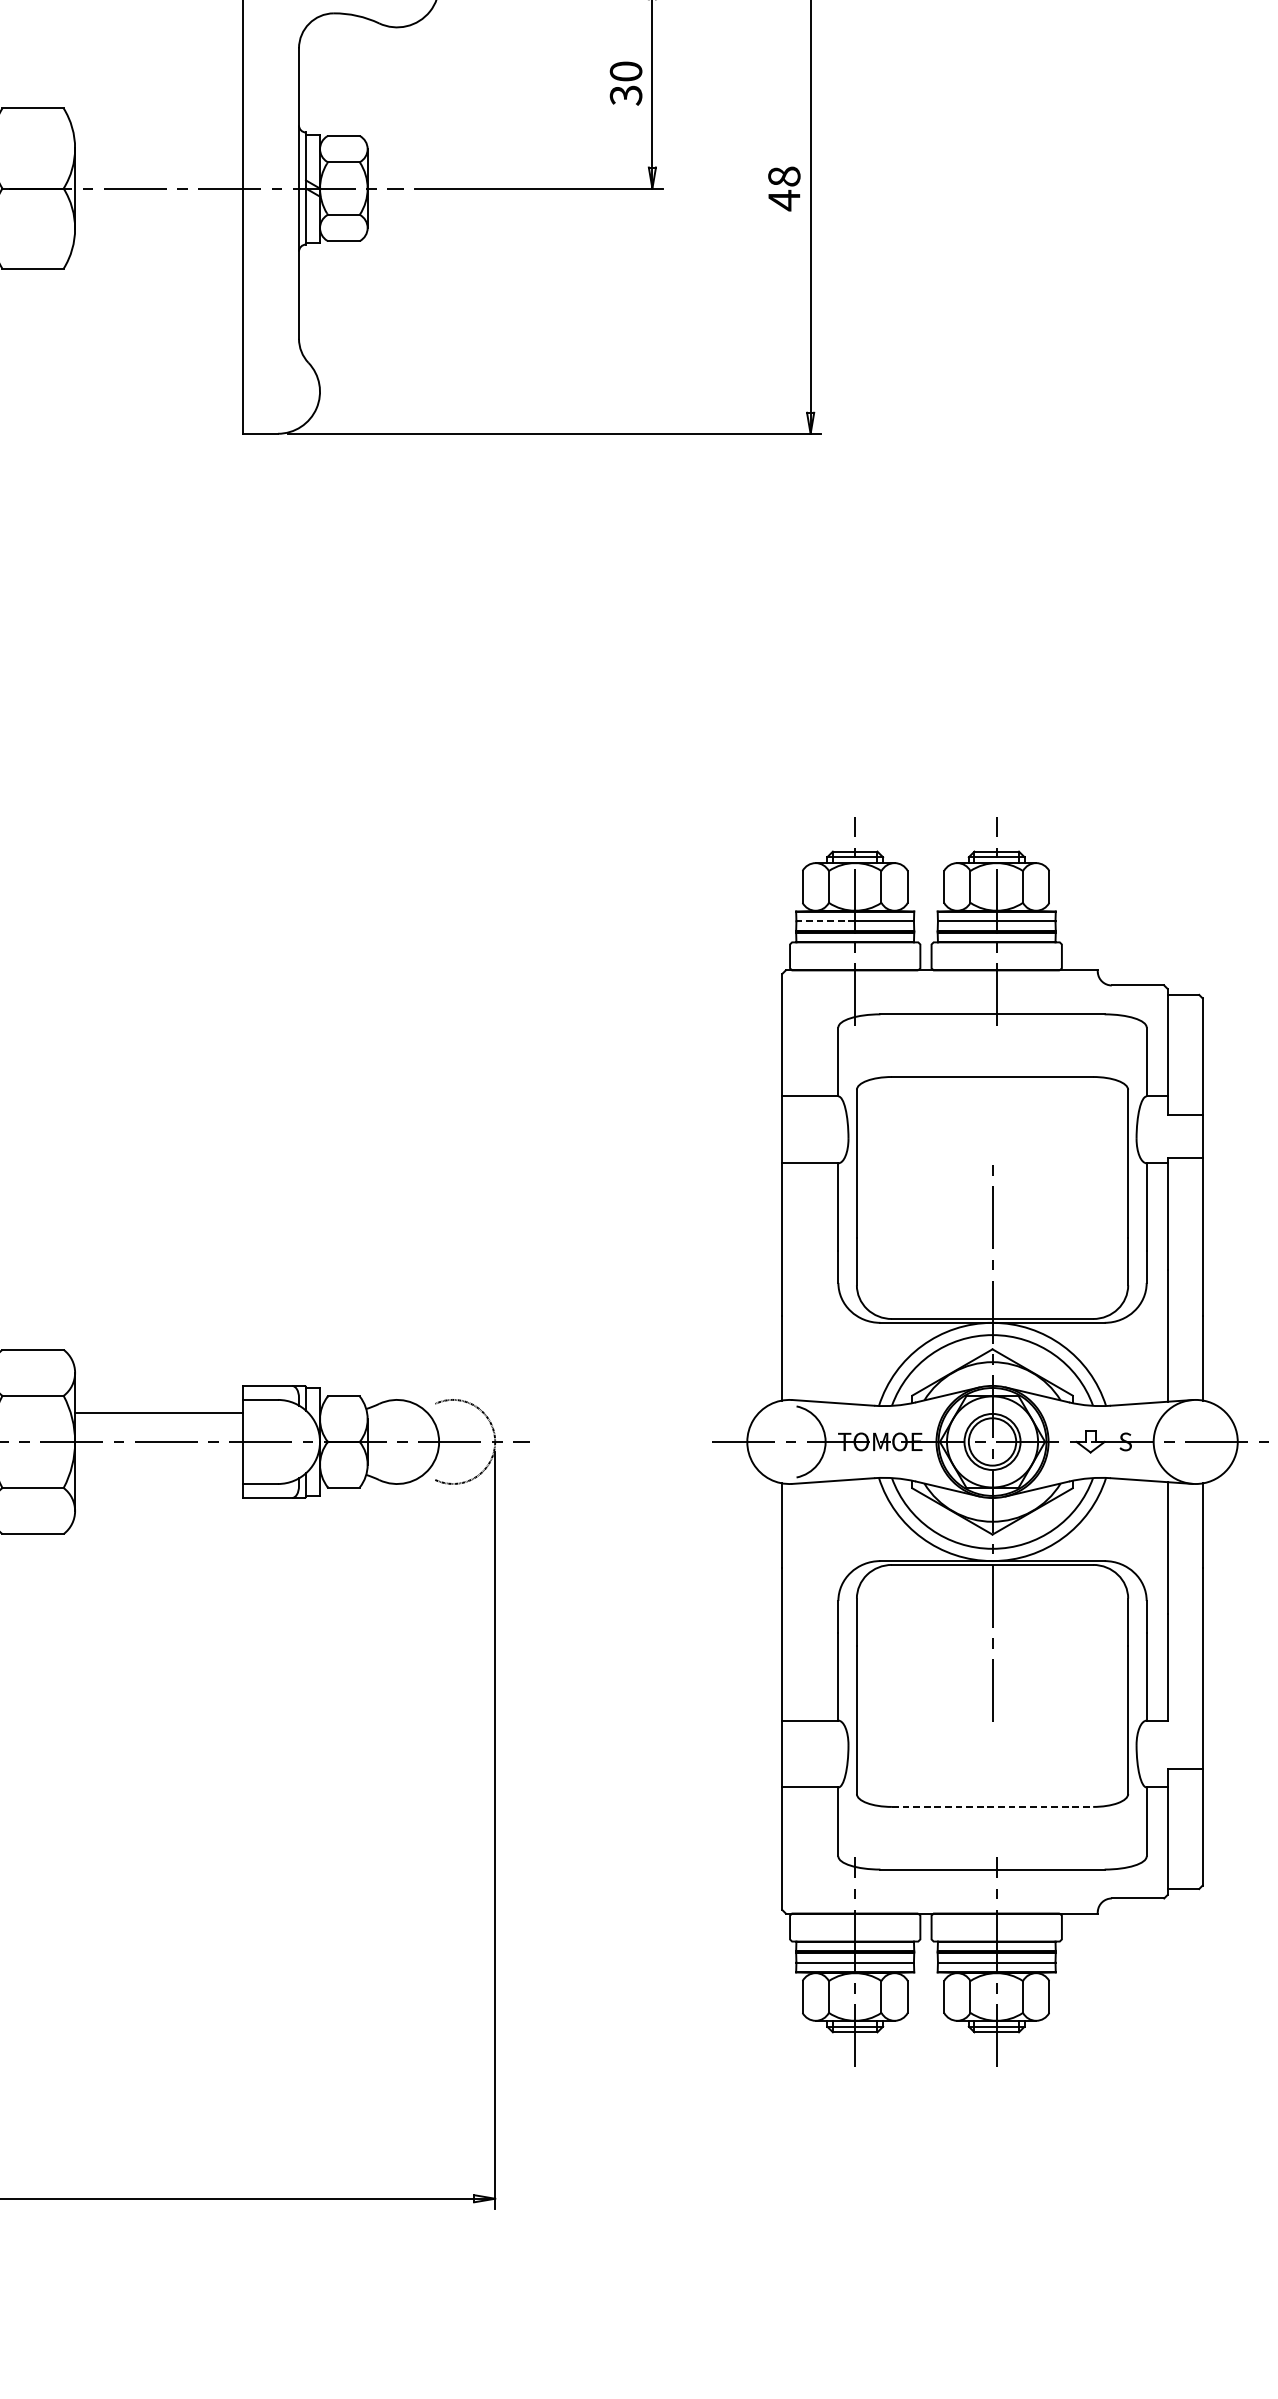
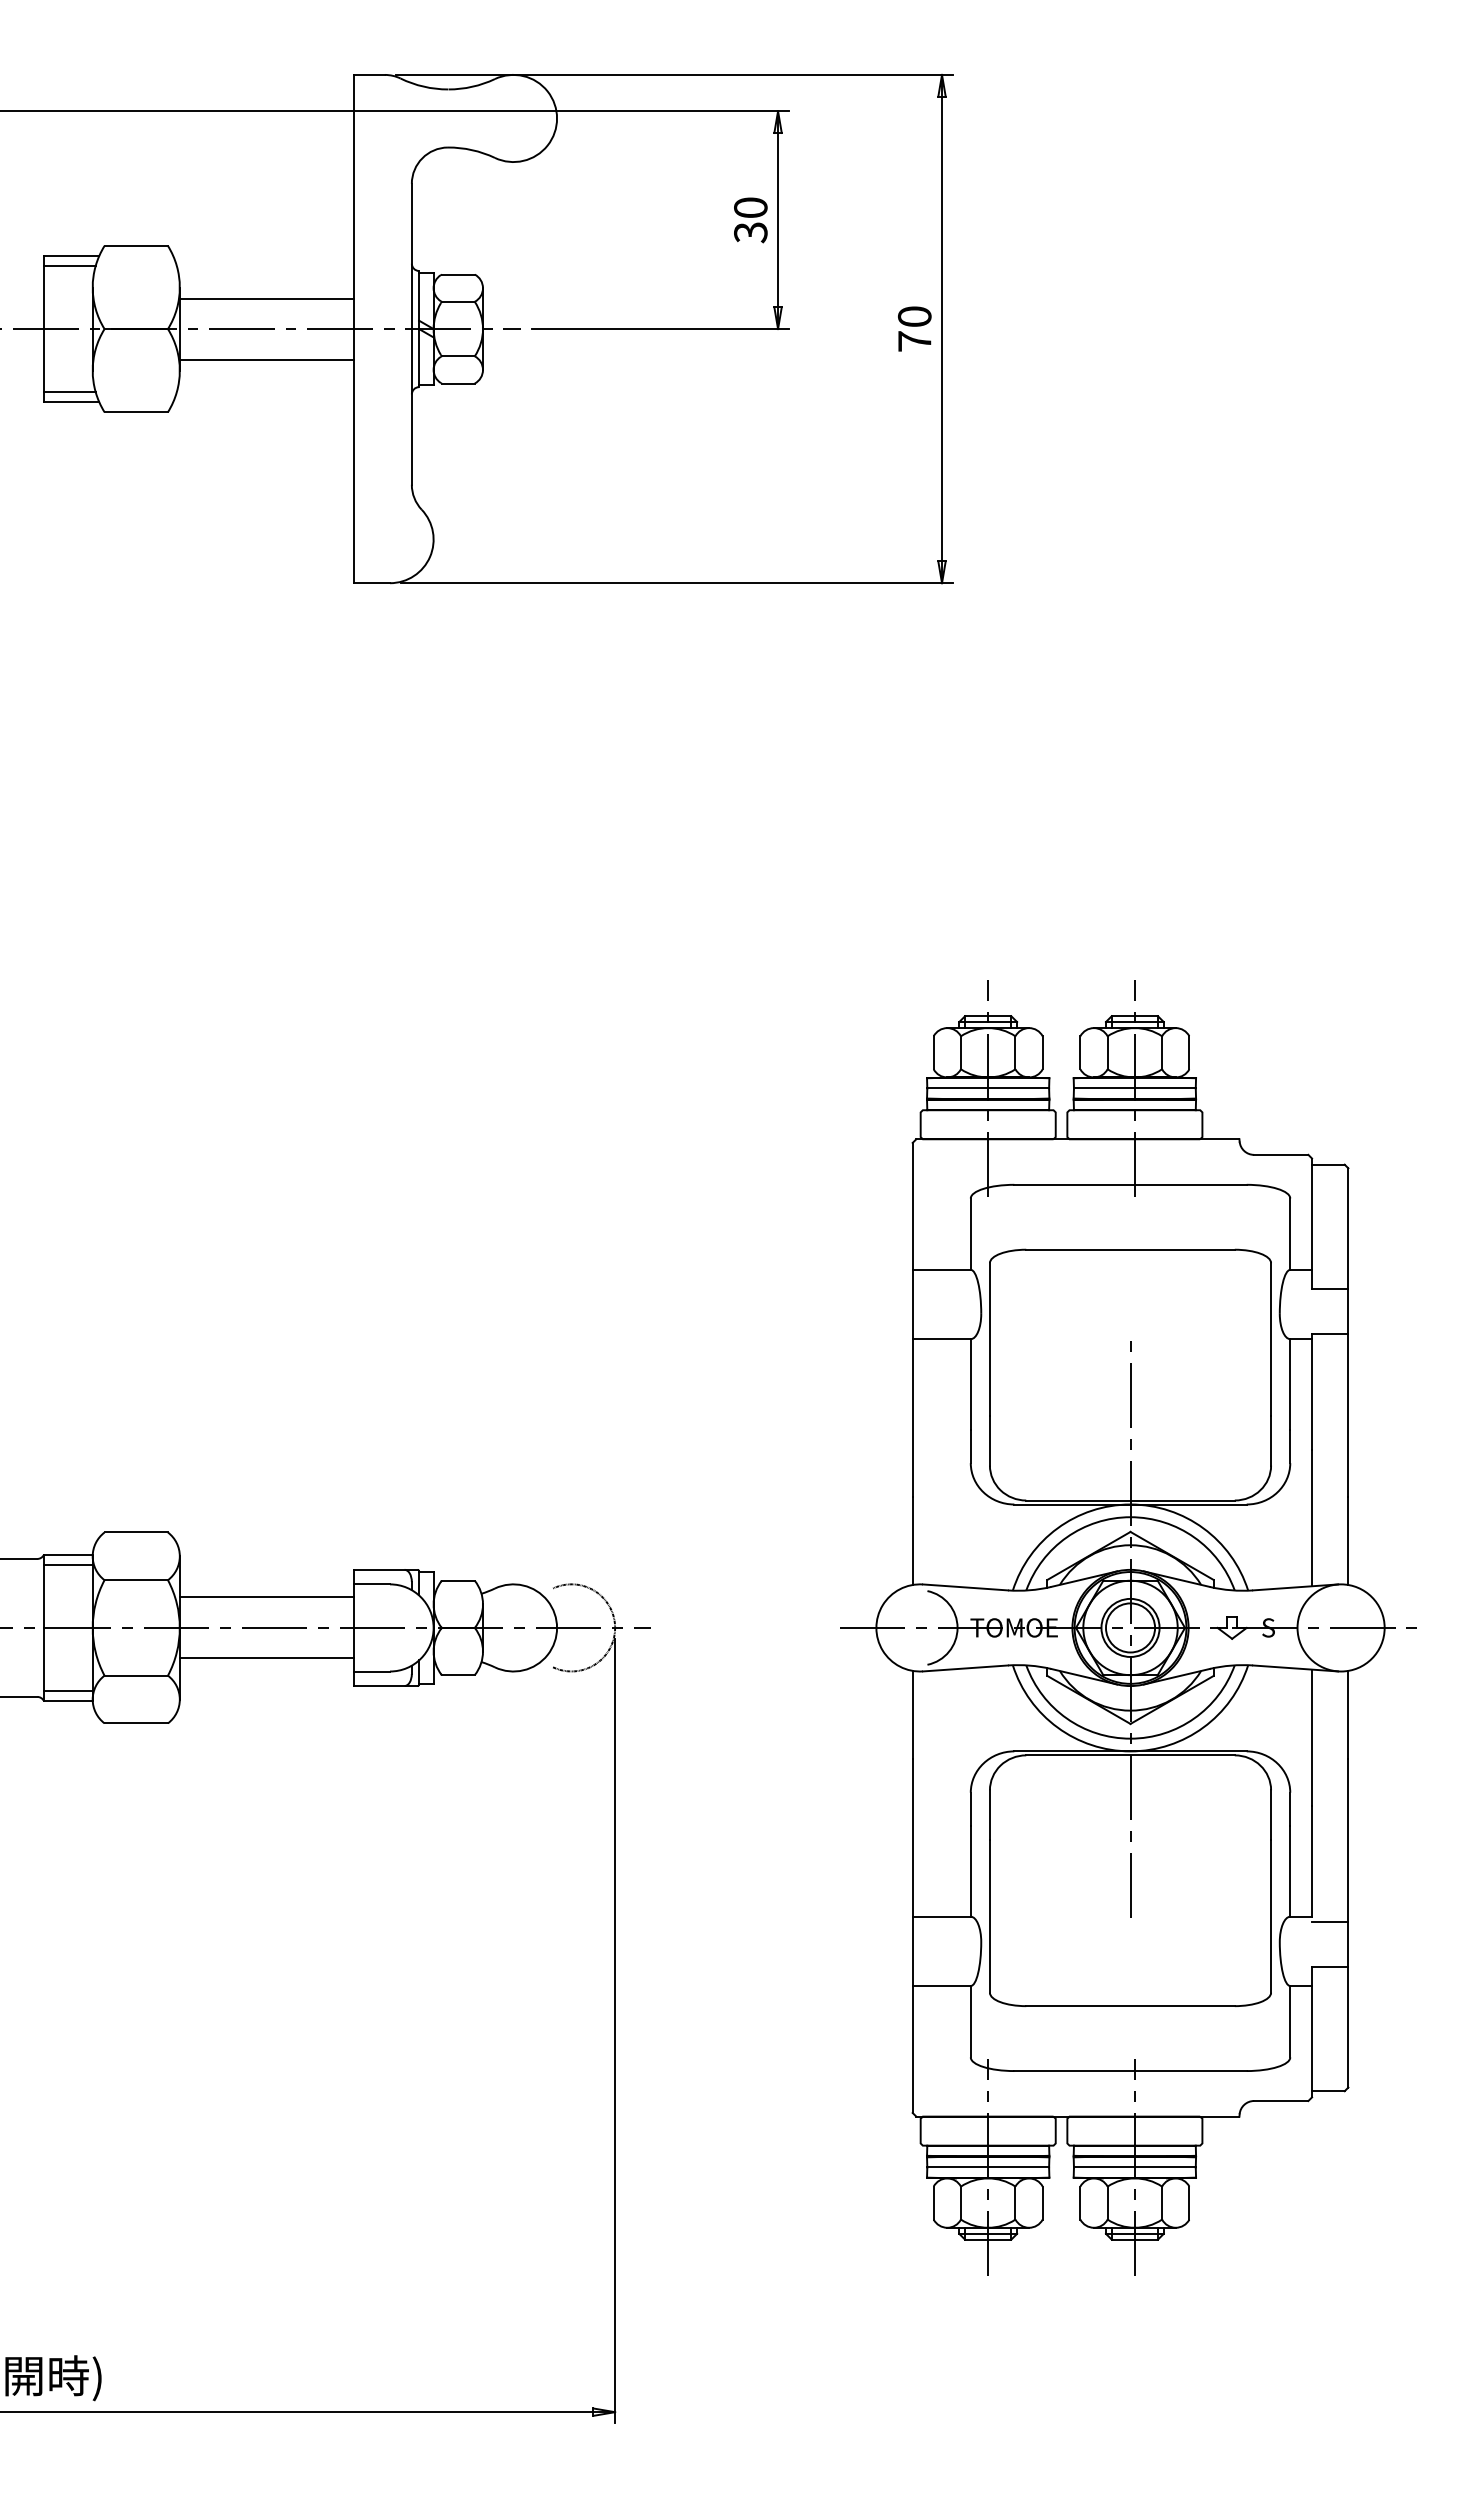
line: (158, 159) -> (266, 298), added
text: (784, 188) -> (914, 329), 48 -> 70
line: (158, 217) -> (266, 359), added
line: (825, 921) -> (957, 1088), dashed -> solid
line: (158, 1471) -> (266, 1658), added
line: (1185, 1726) -> (1330, 1922), added
line: (993, 1807) -> (1131, 2006), dashed -> solid

